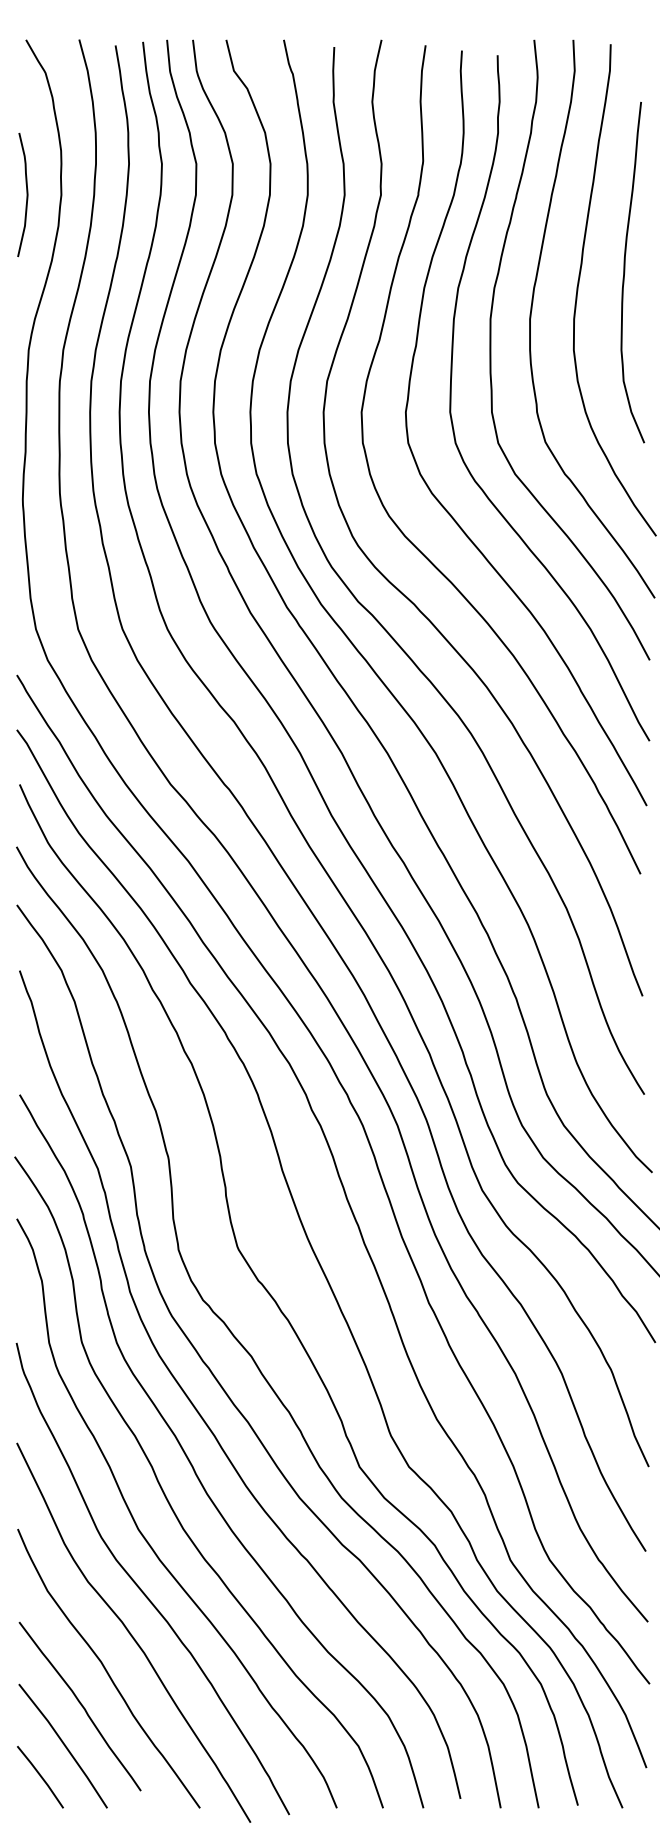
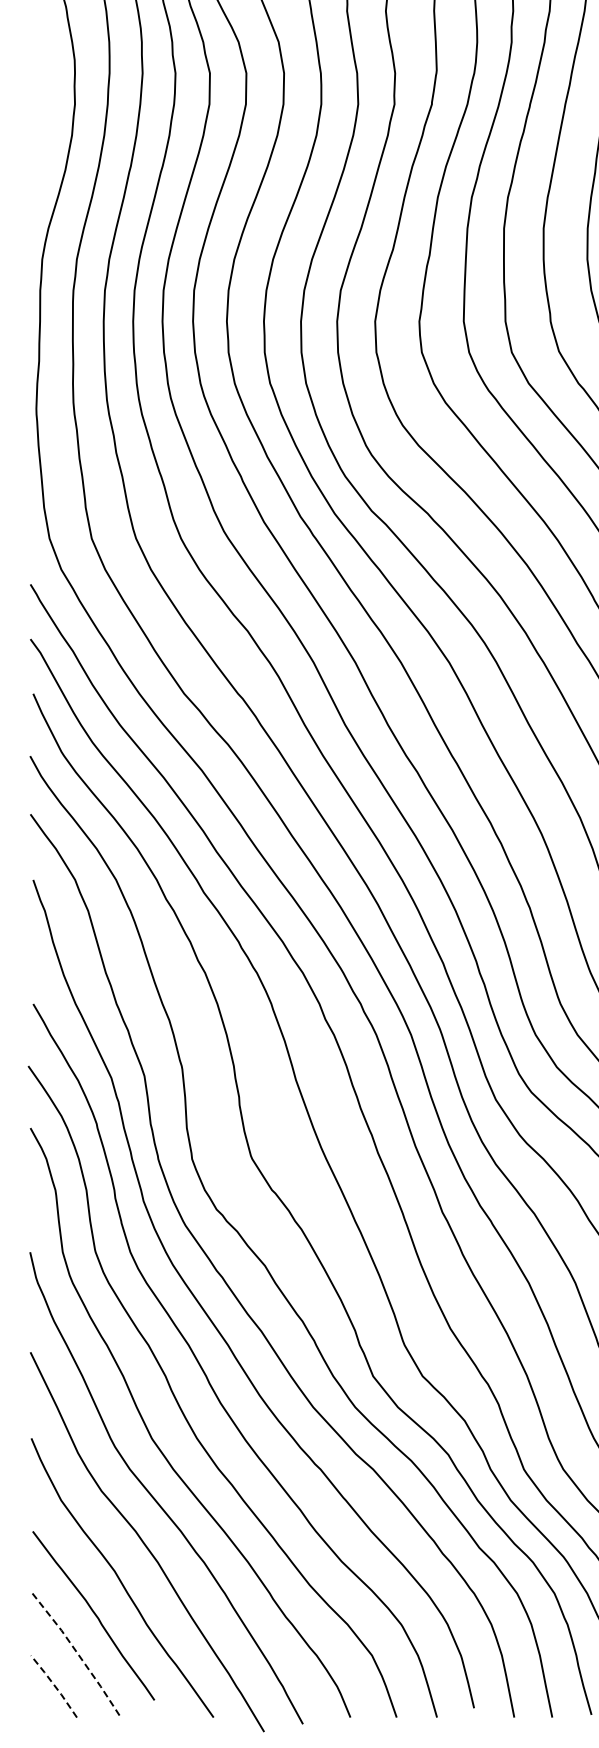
curve: (26, 194) -> (40, 103), removed
line: (65, 1745) -> (79, 1654), solid -> dashed
line: (40, 1776) -> (54, 1685), solid -> dashed

